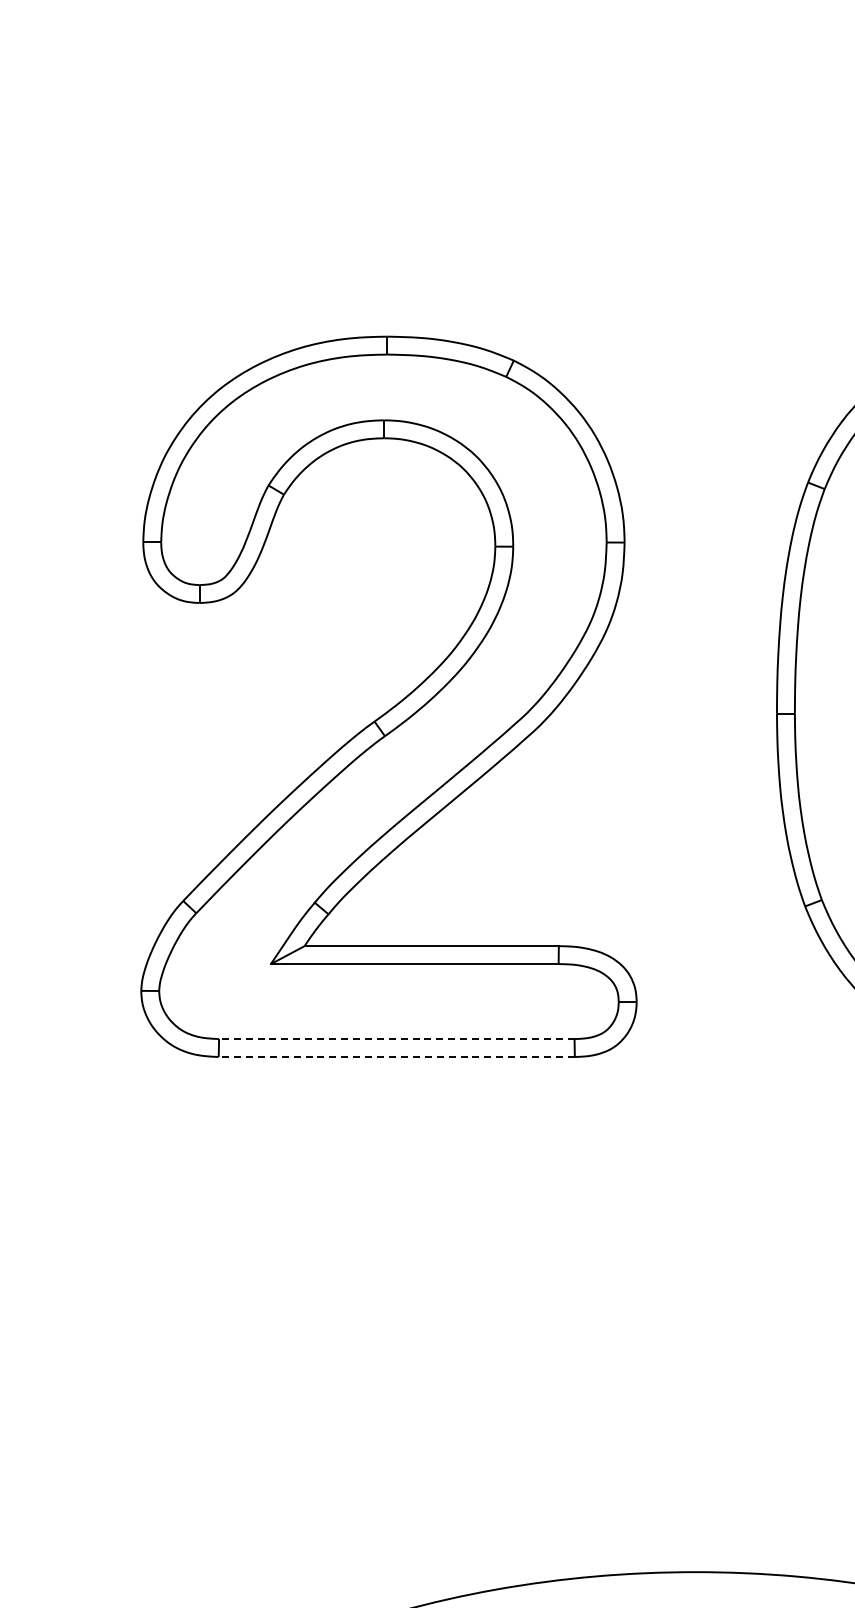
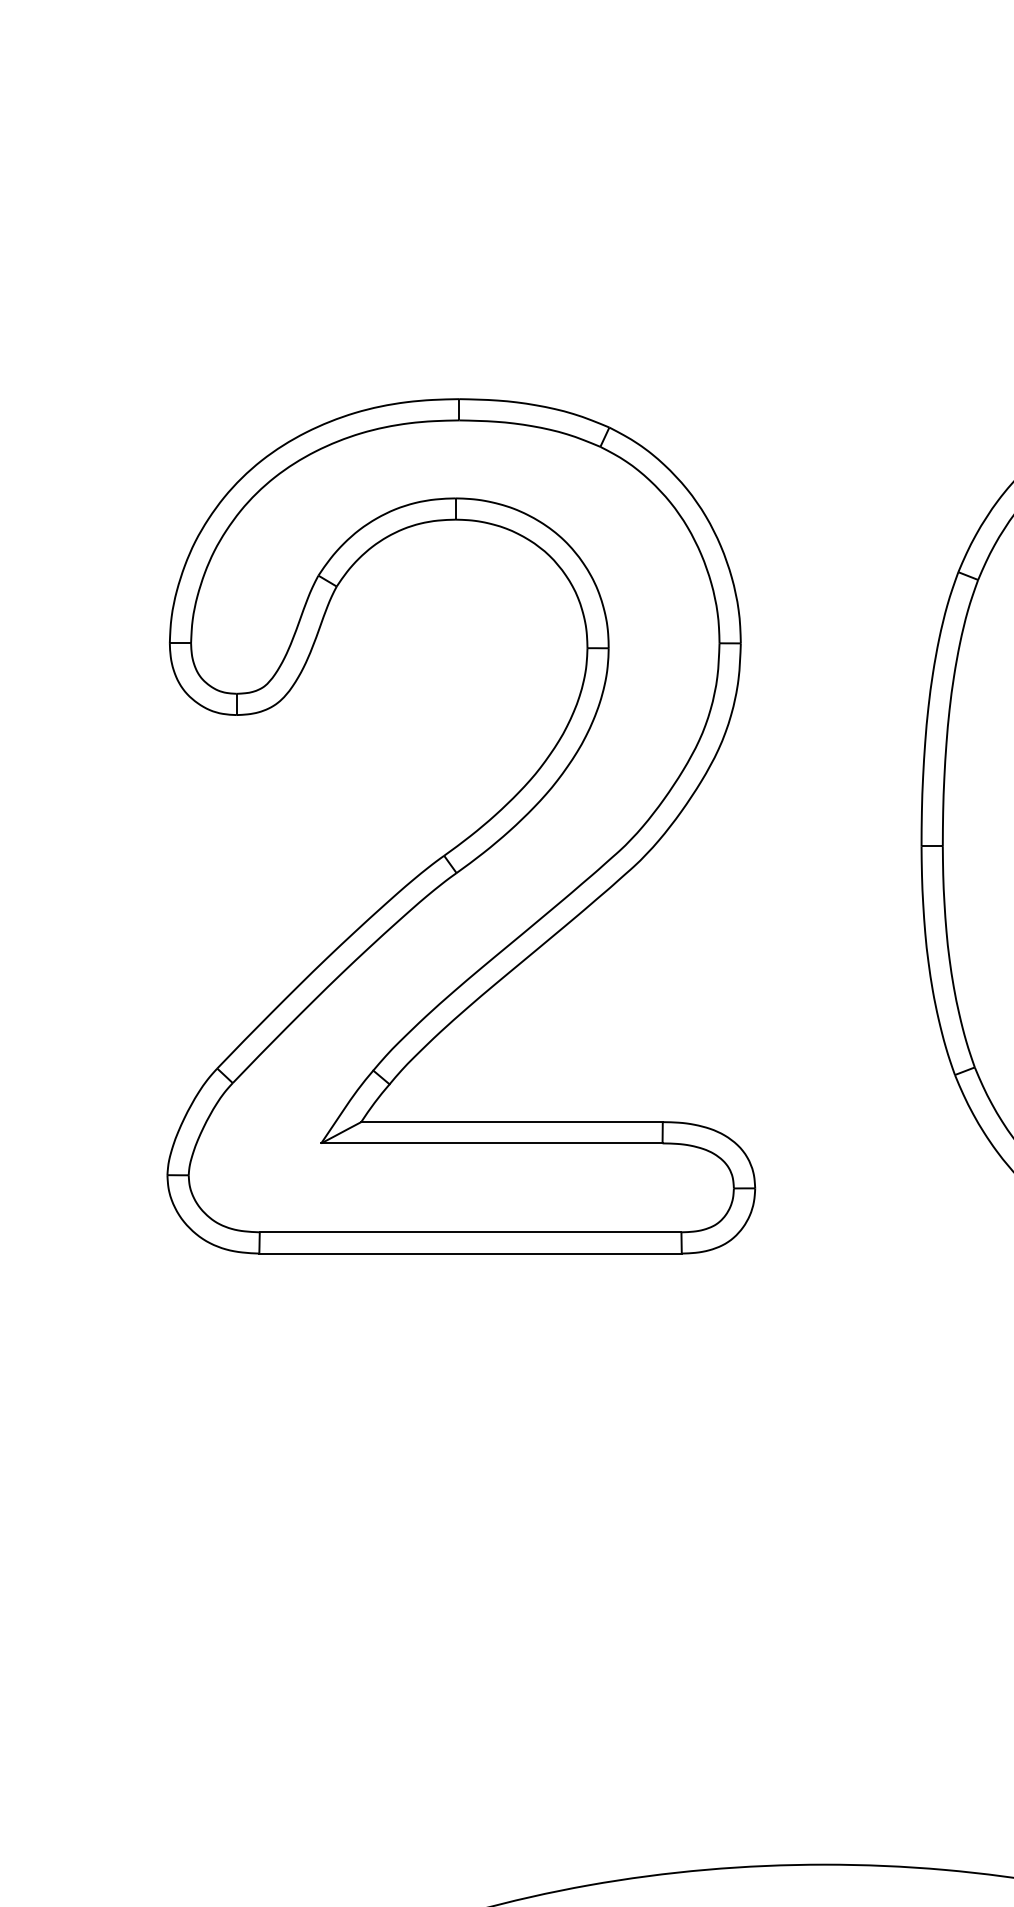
line: (396, 1039) -> (470, 1232), dashed -> solid
line: (396, 1056) -> (470, 1253), dashed -> solid

